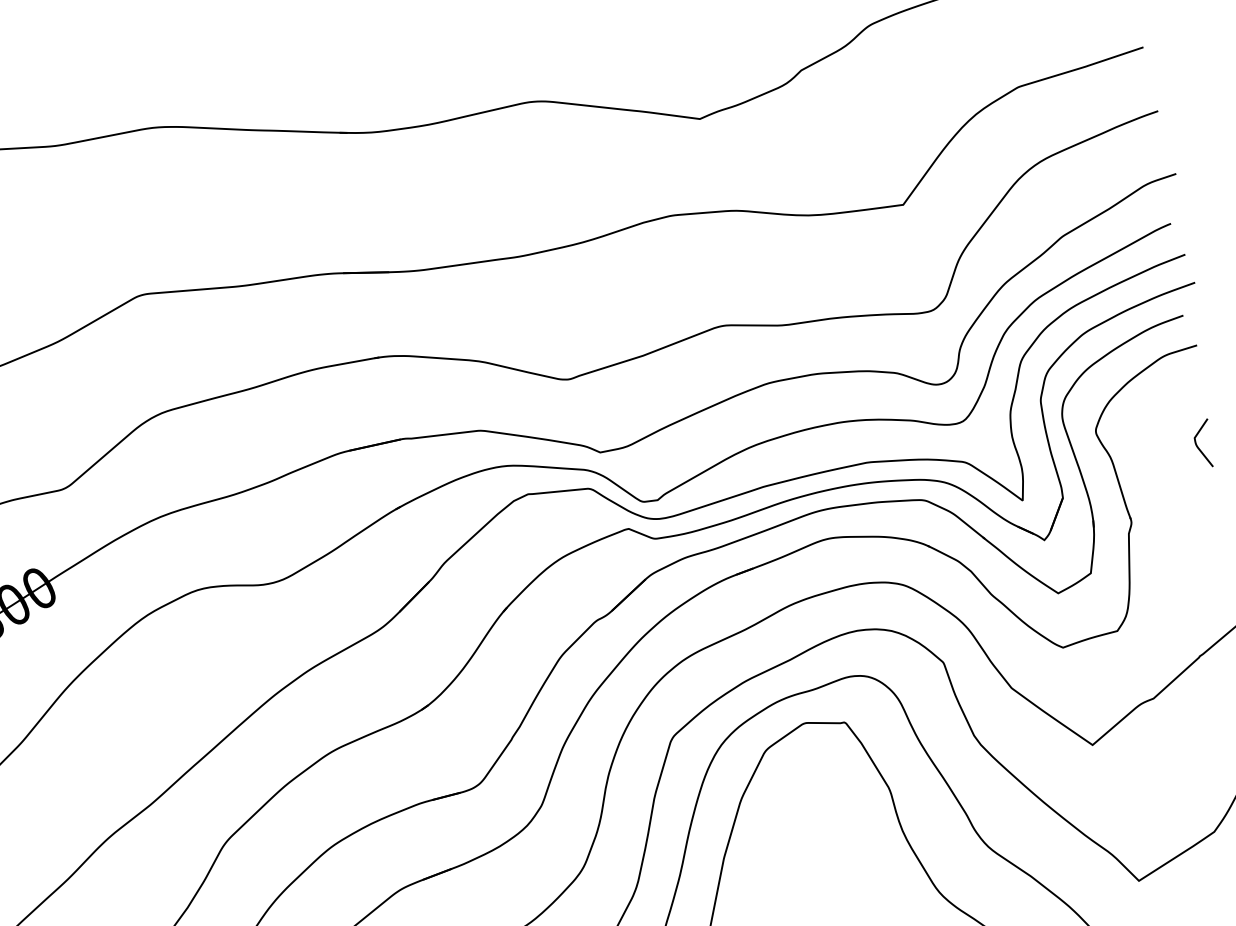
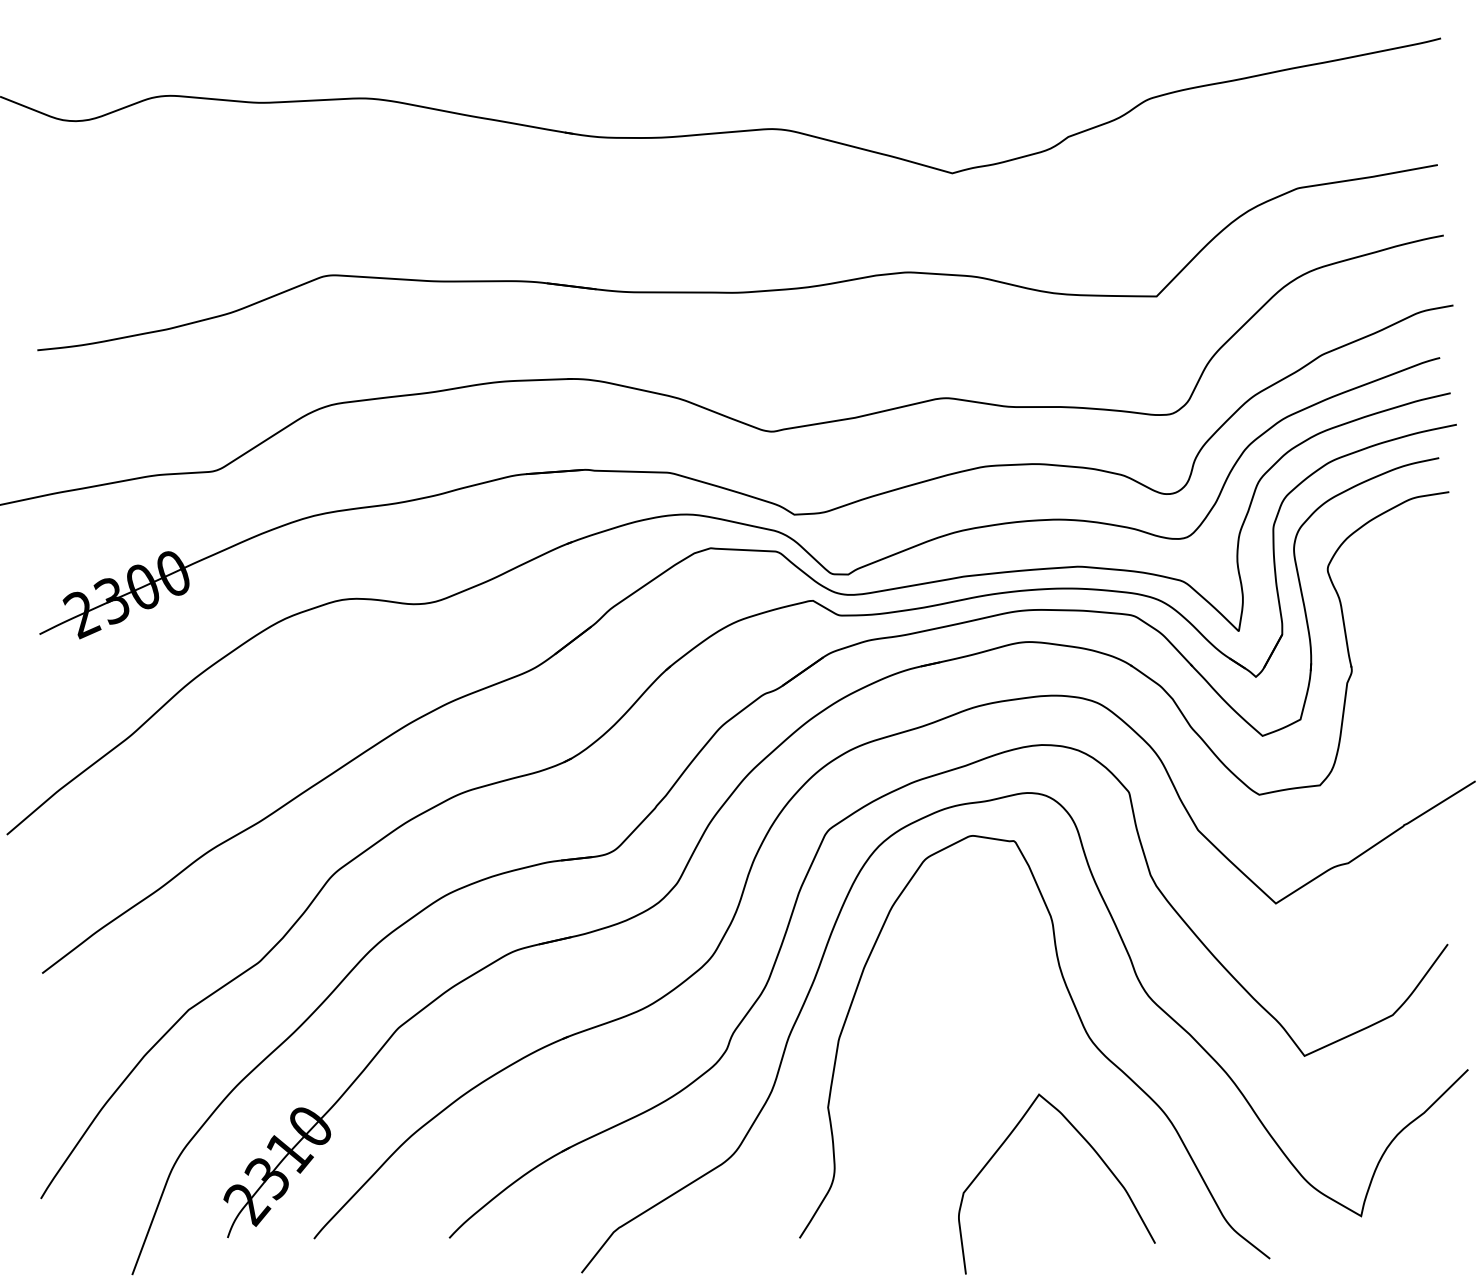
curve: (1197, 444) -> (1434, 598), removed

